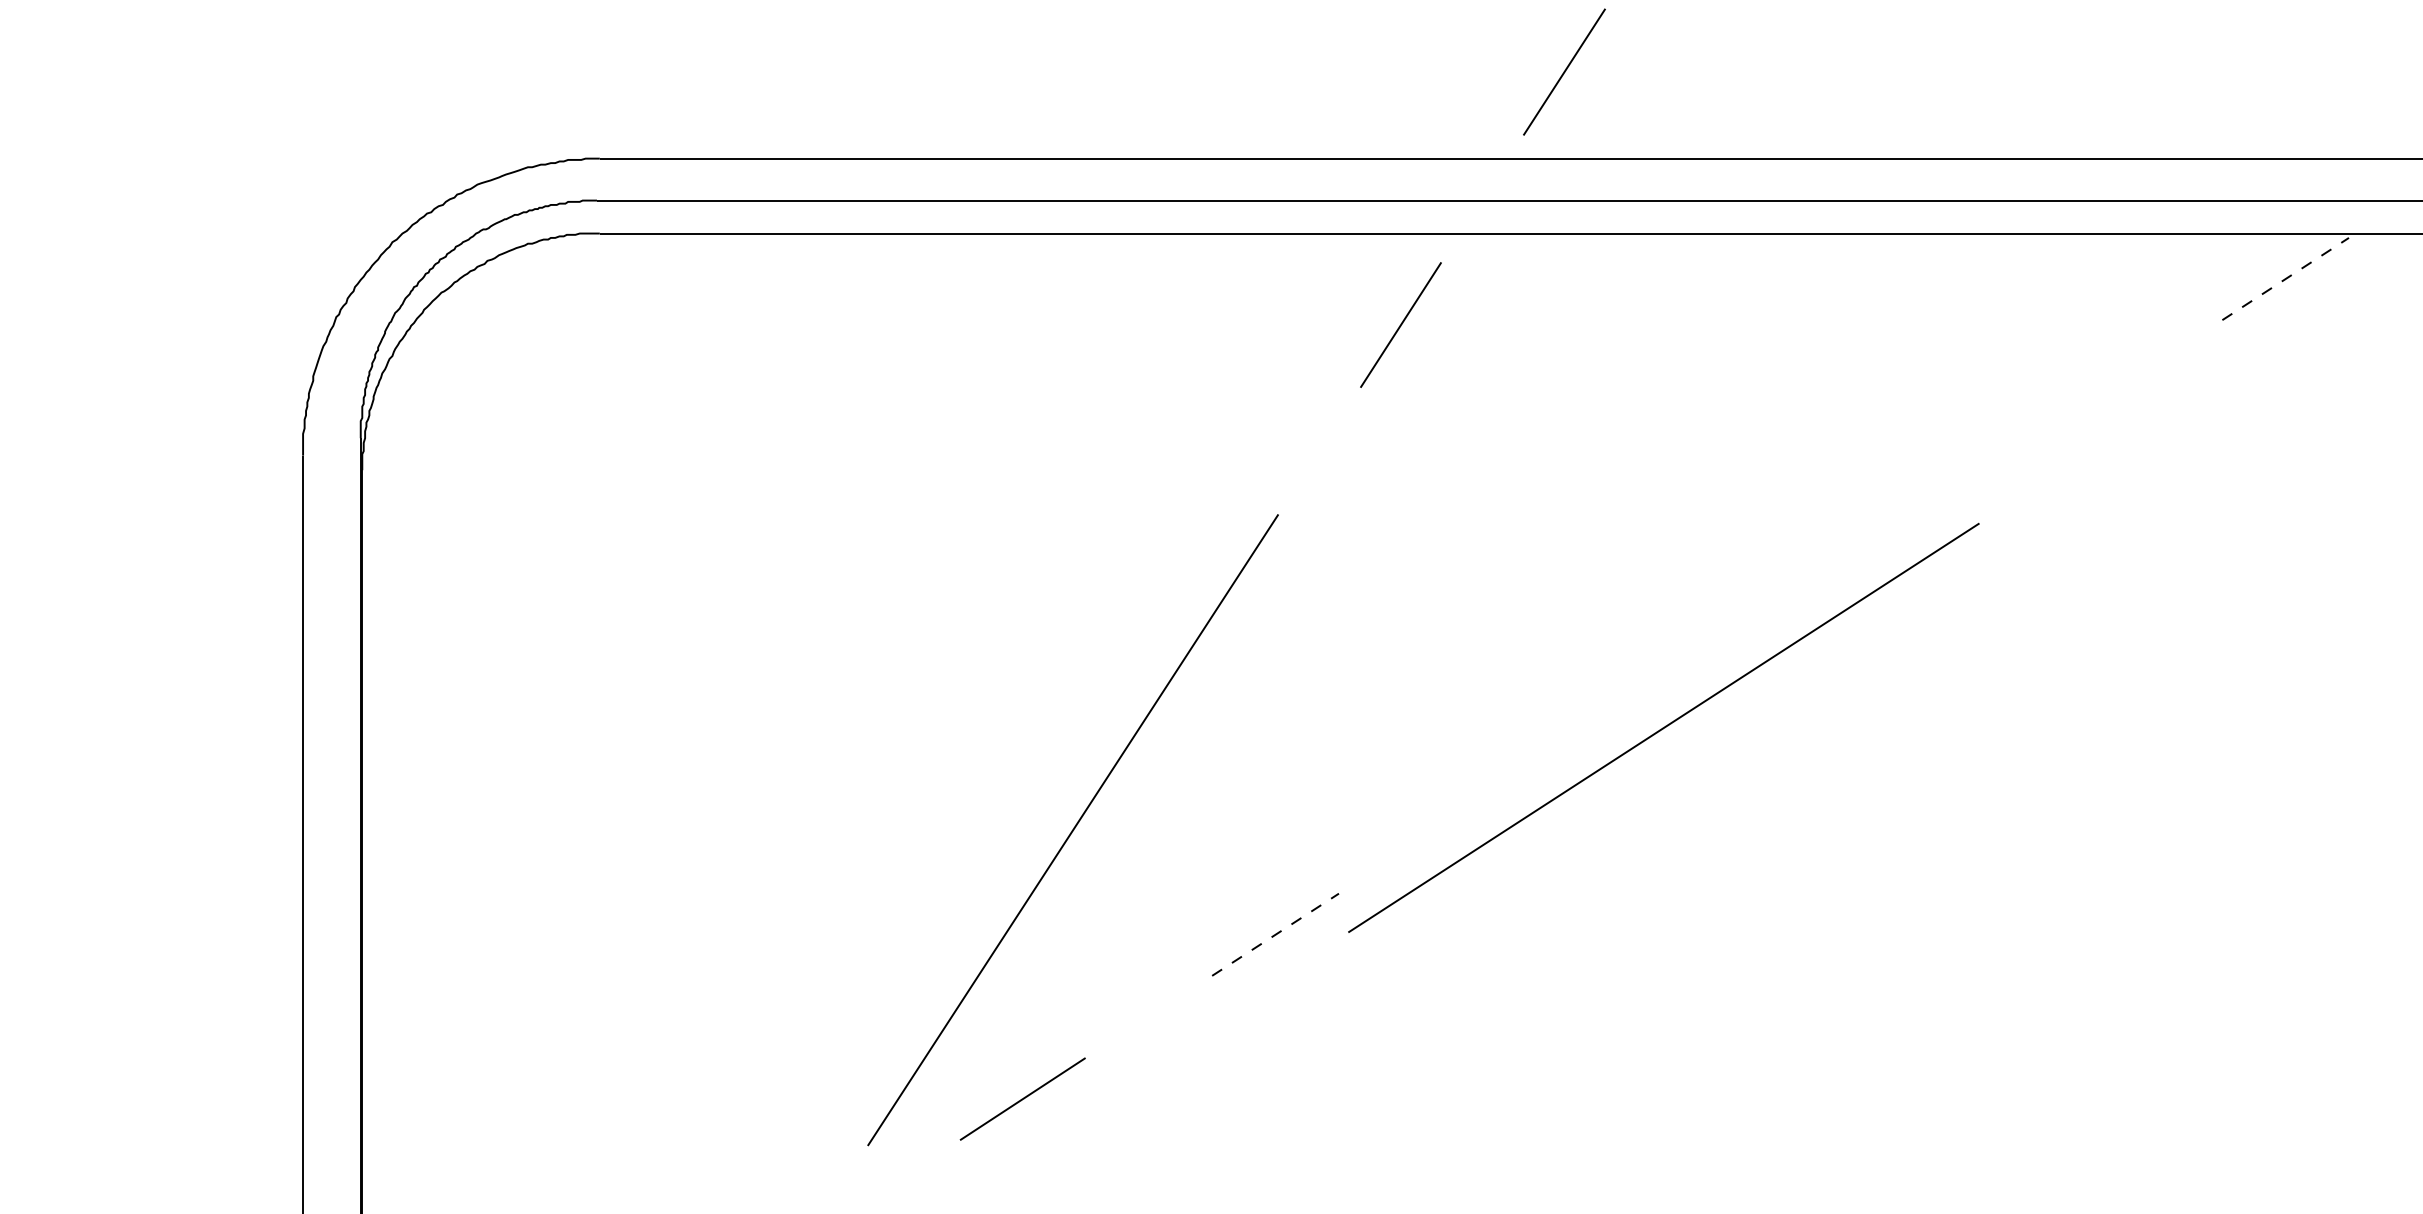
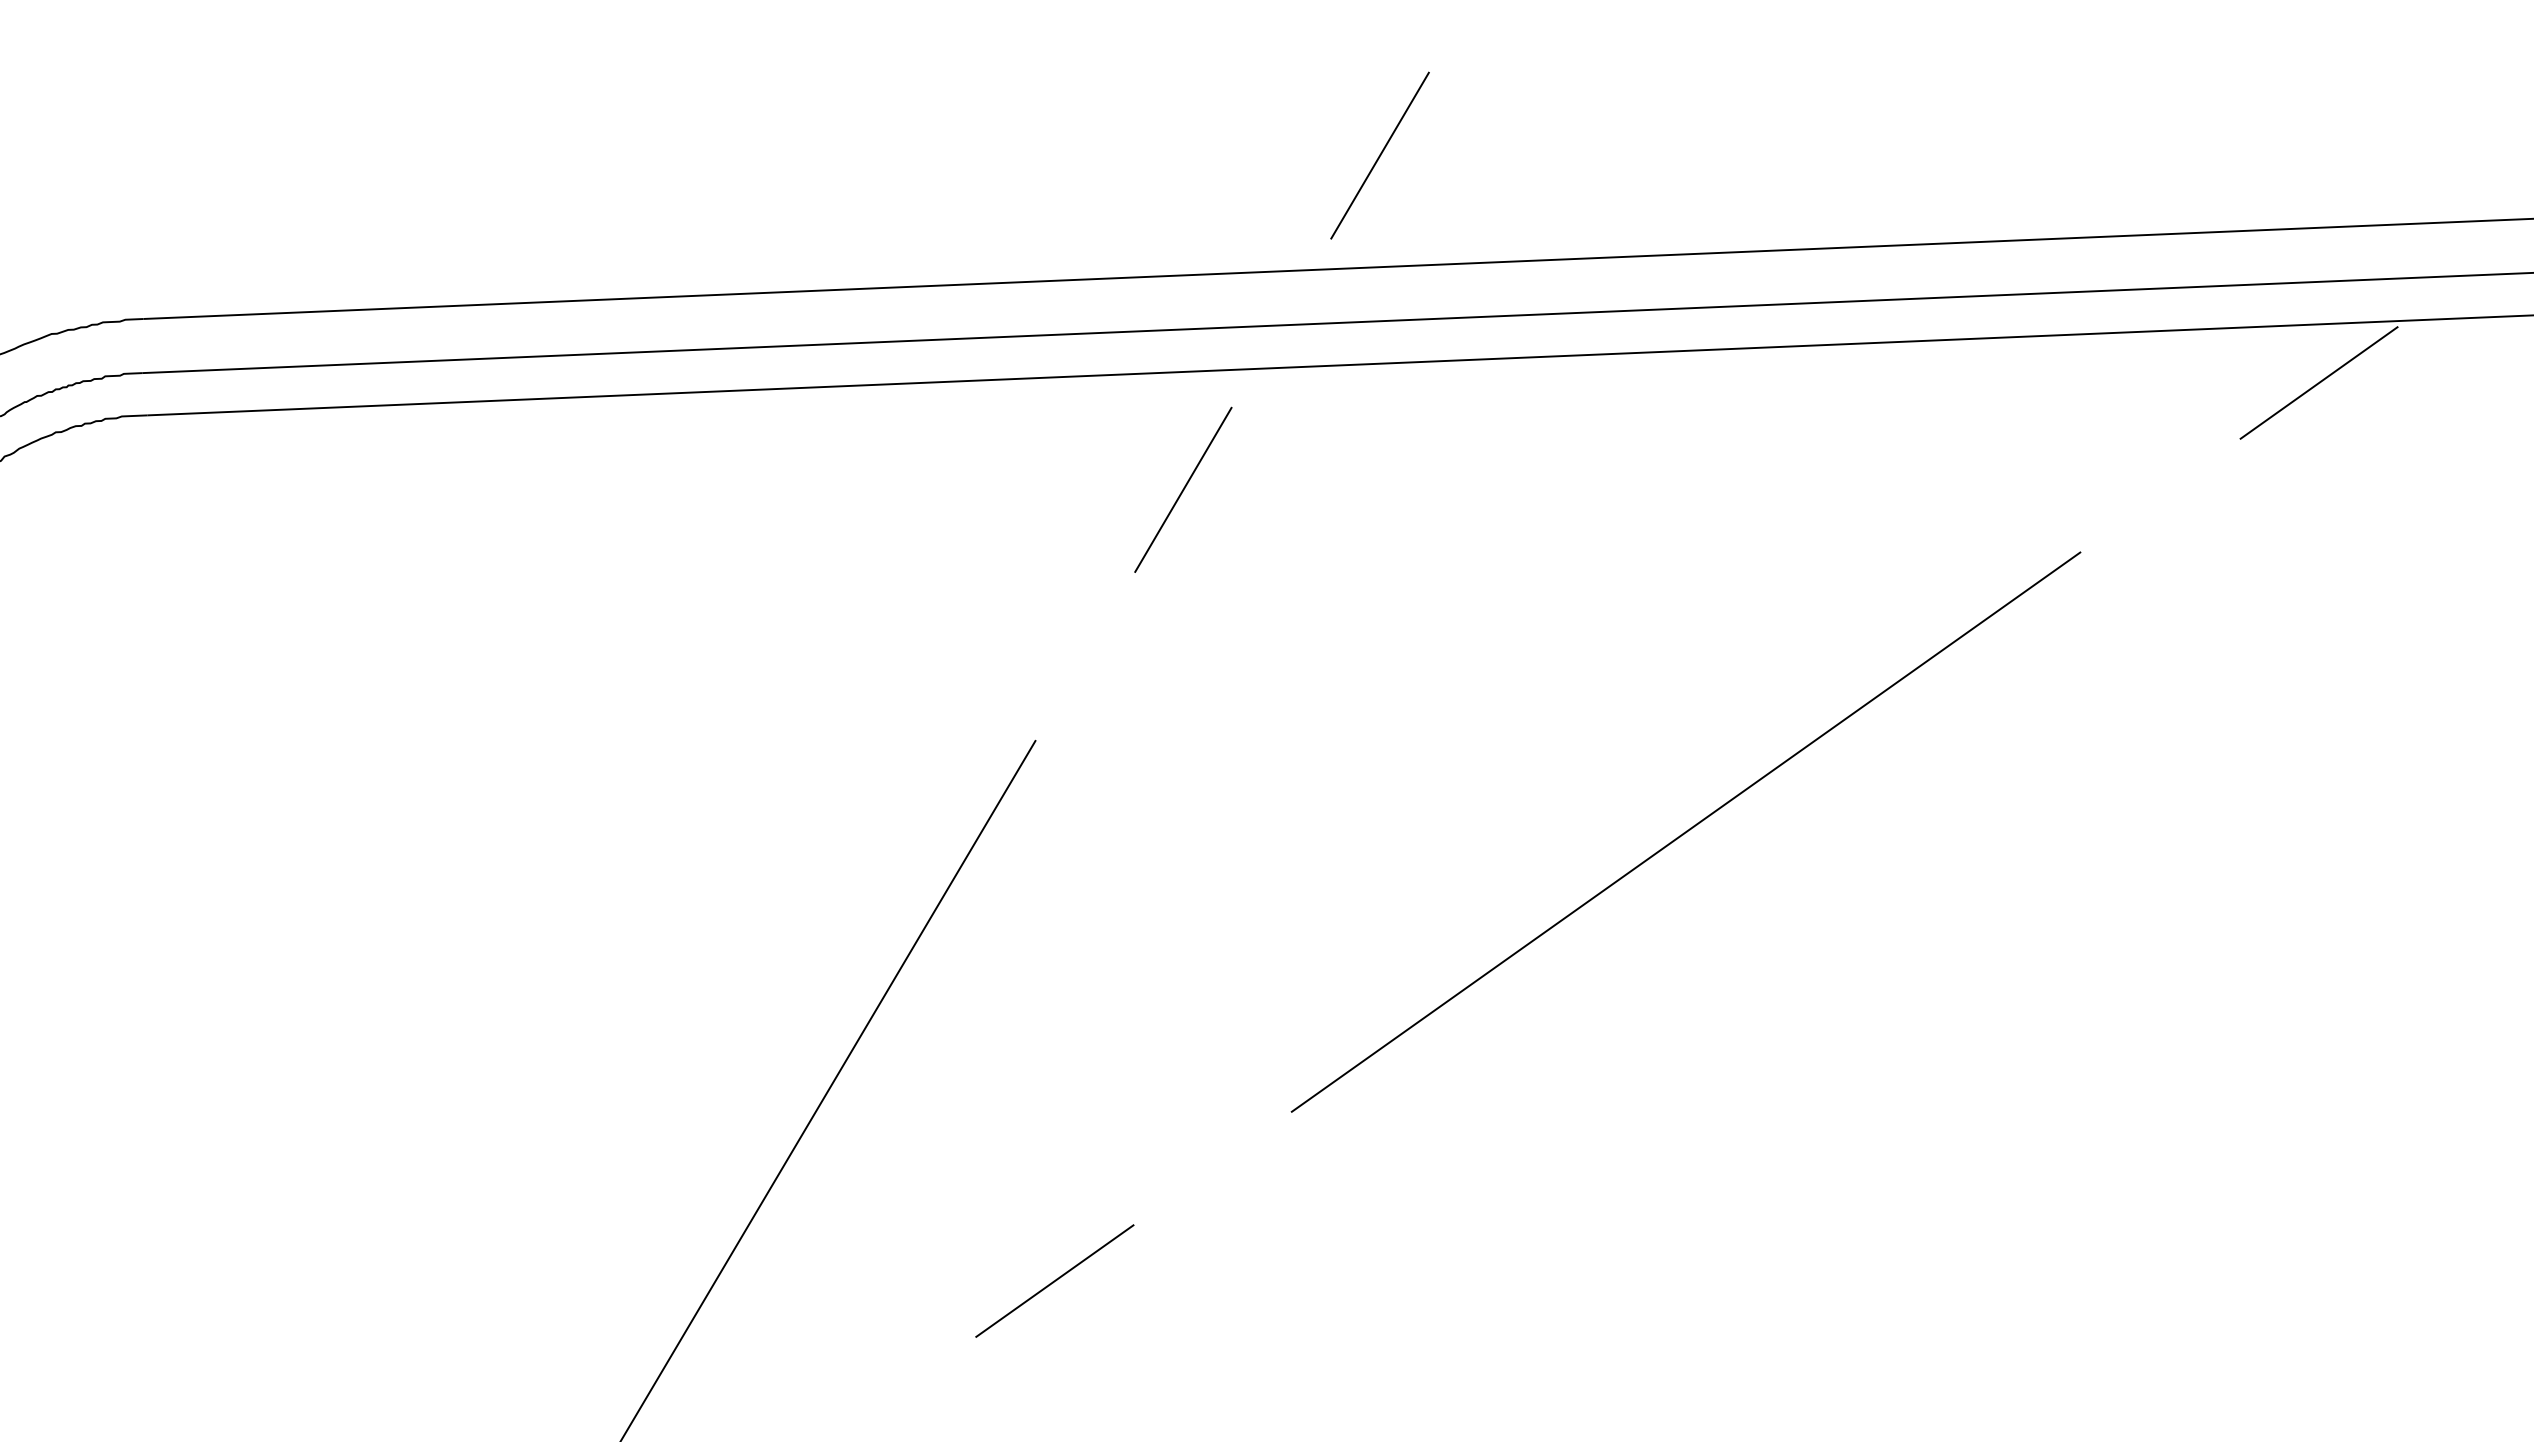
line: (2286, 278) -> (2320, 382), dashed -> solid
line: (1663, 727) -> (1685, 831), moved
line: (1275, 934) -> (1054, 1280), dashed -> solid

